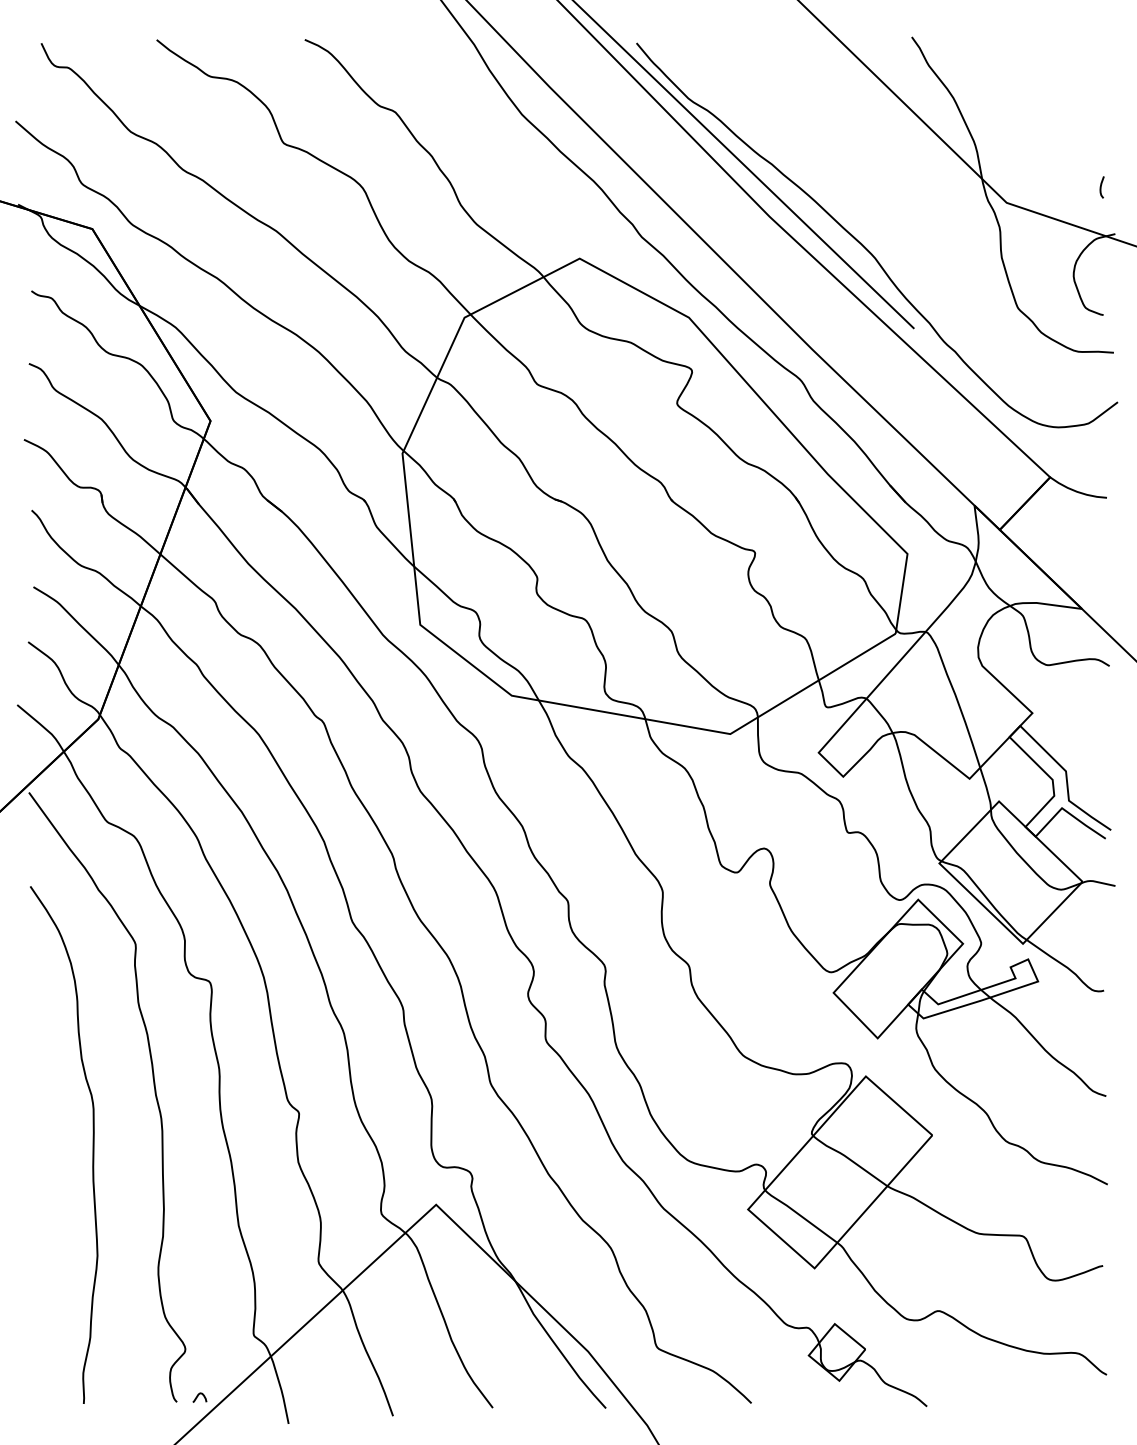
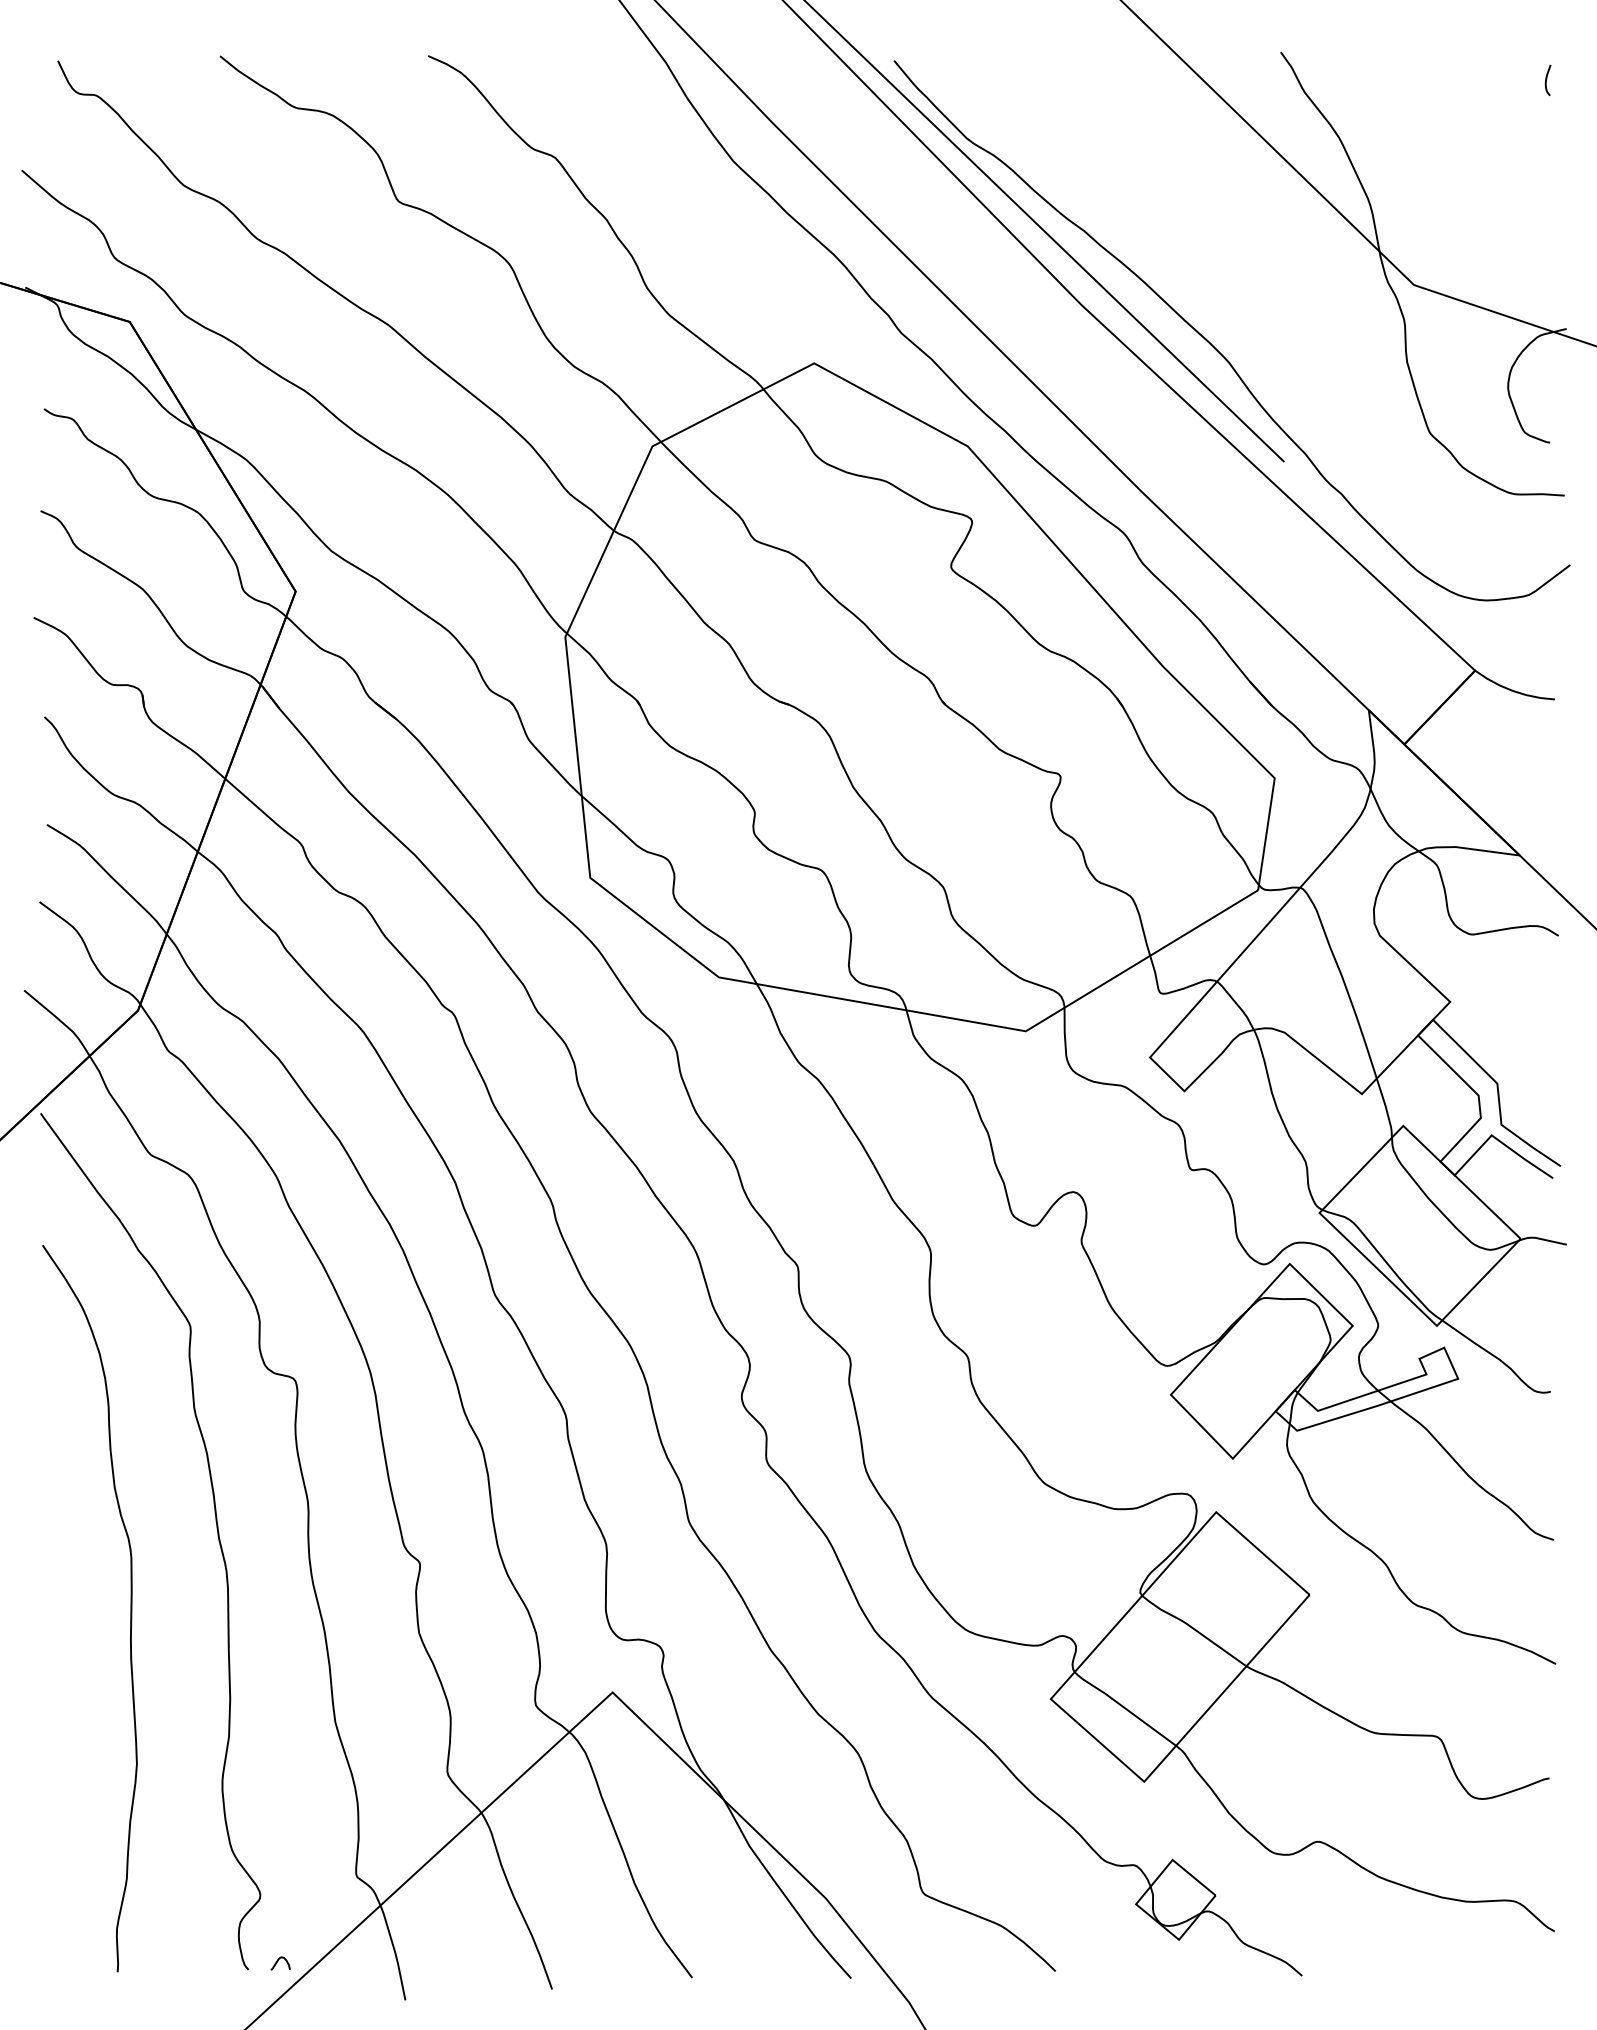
curve: (1101, 186) -> (1547, 79), moved

